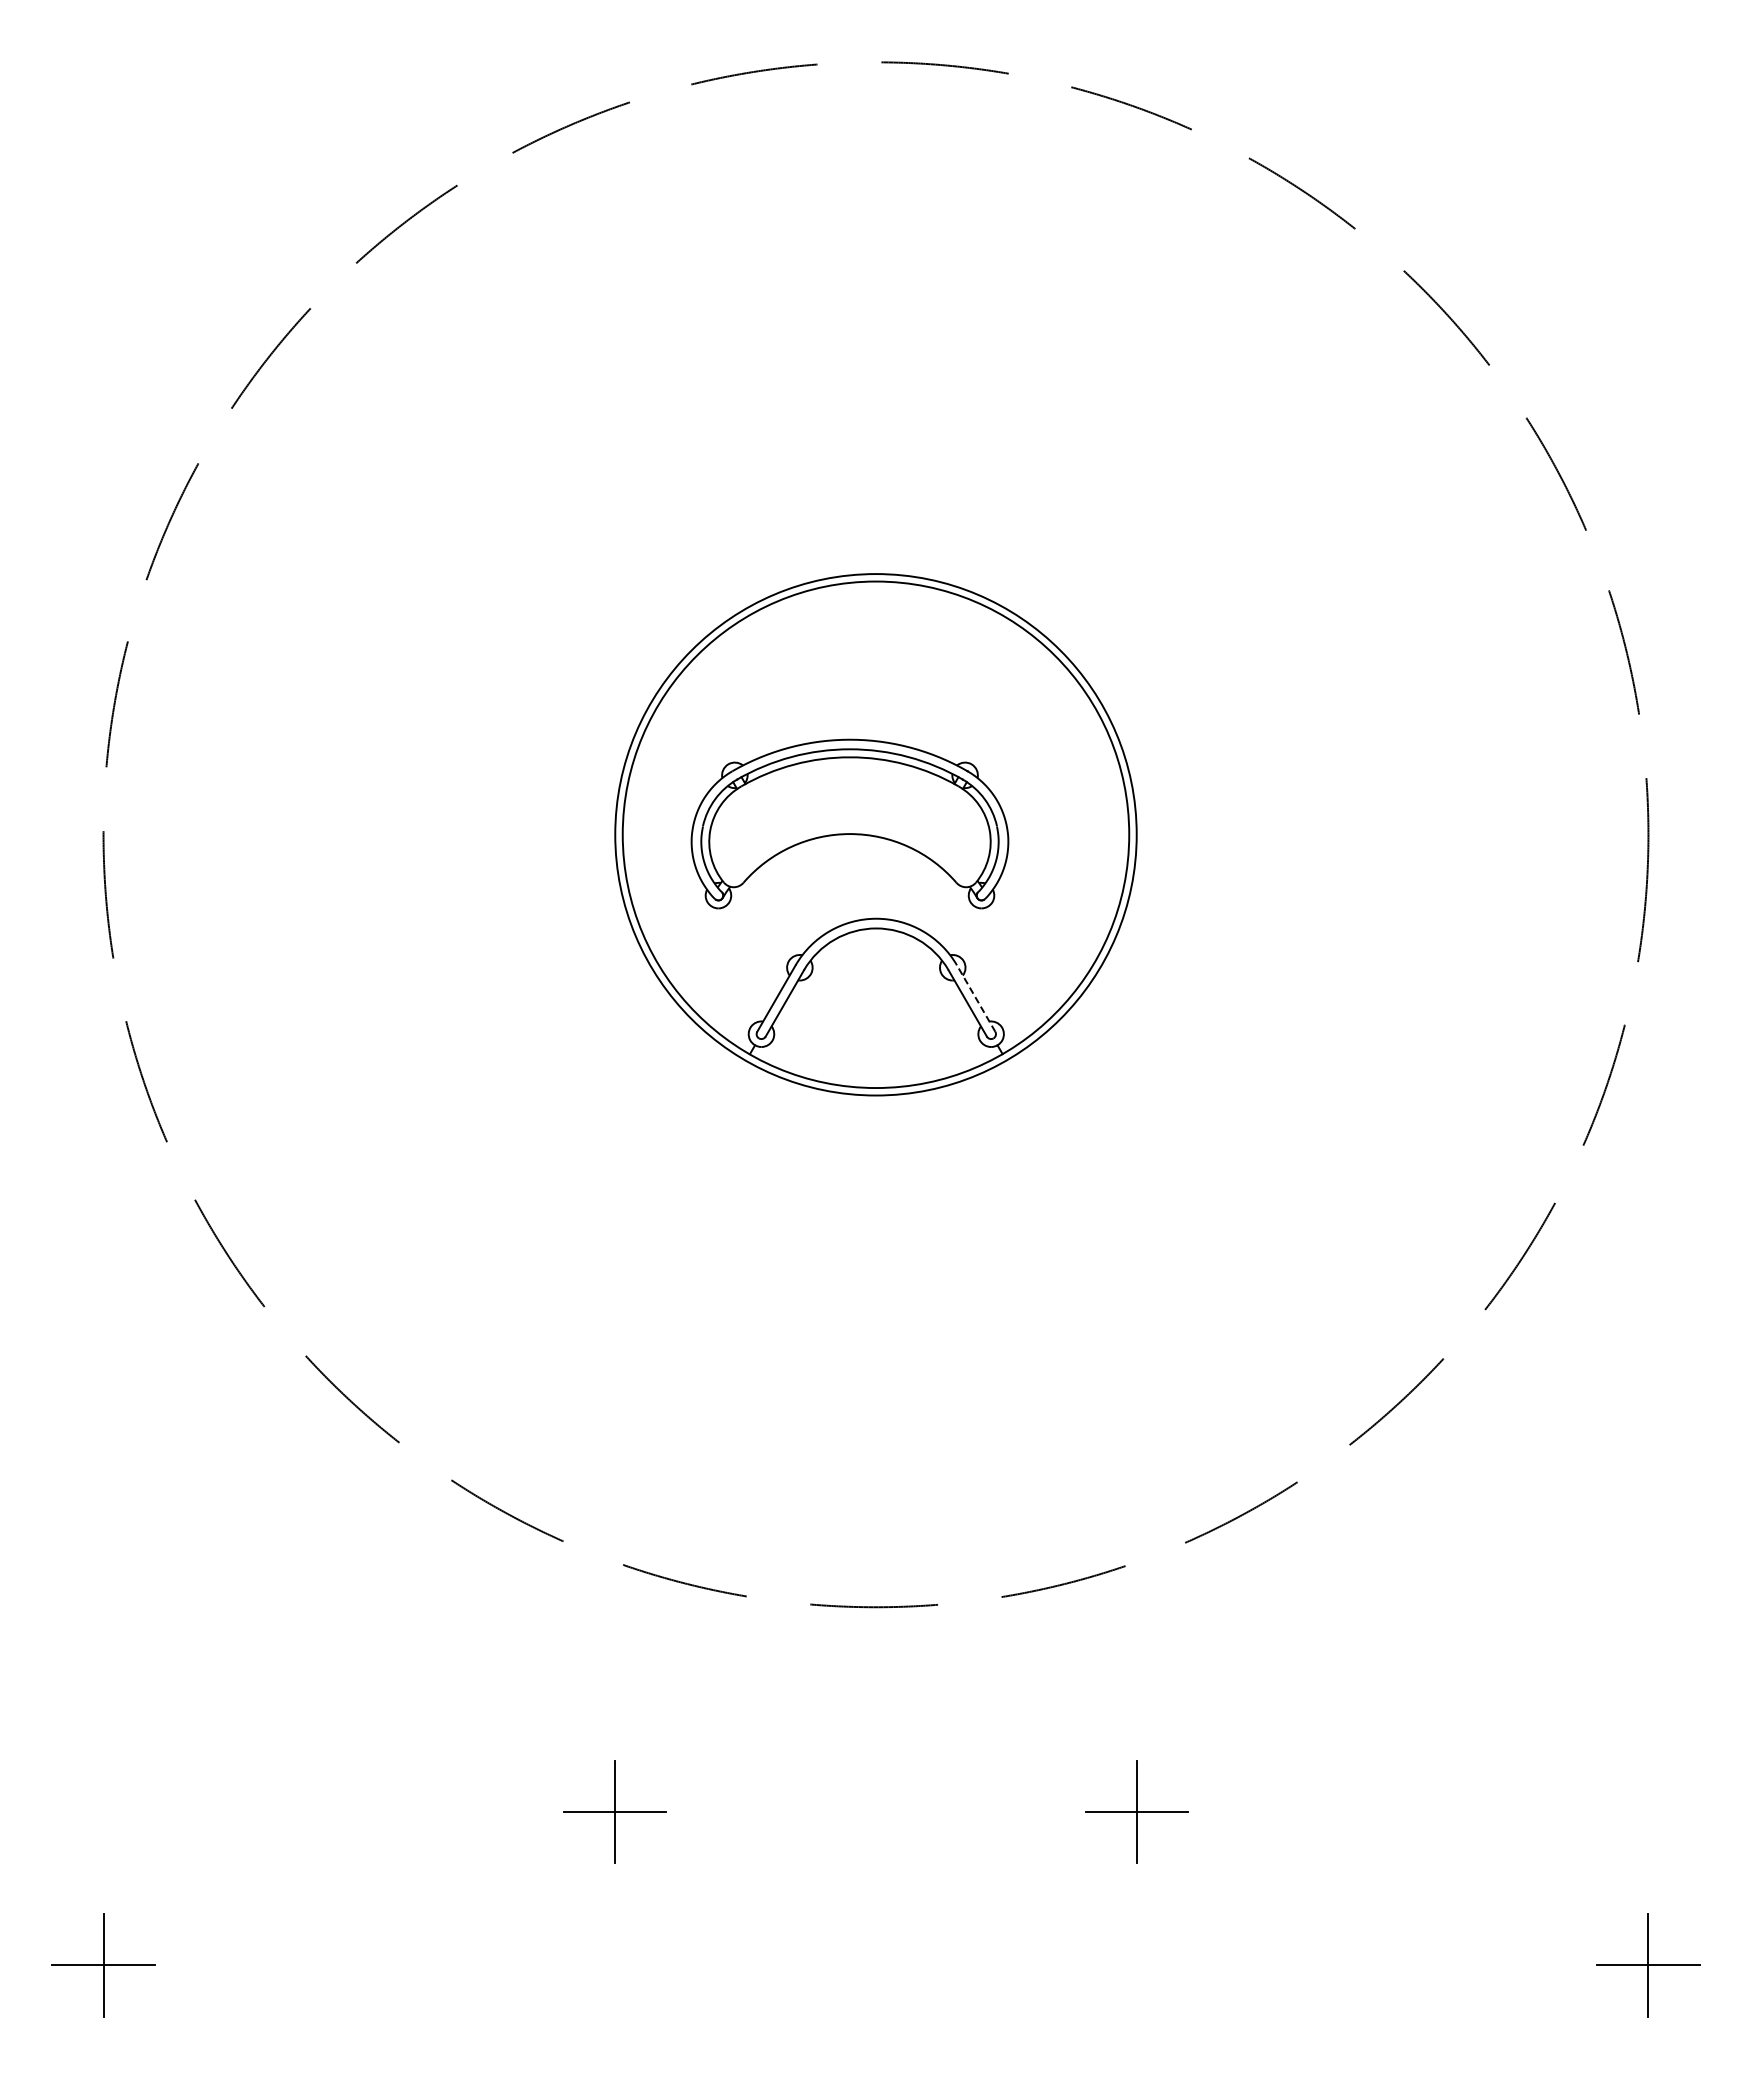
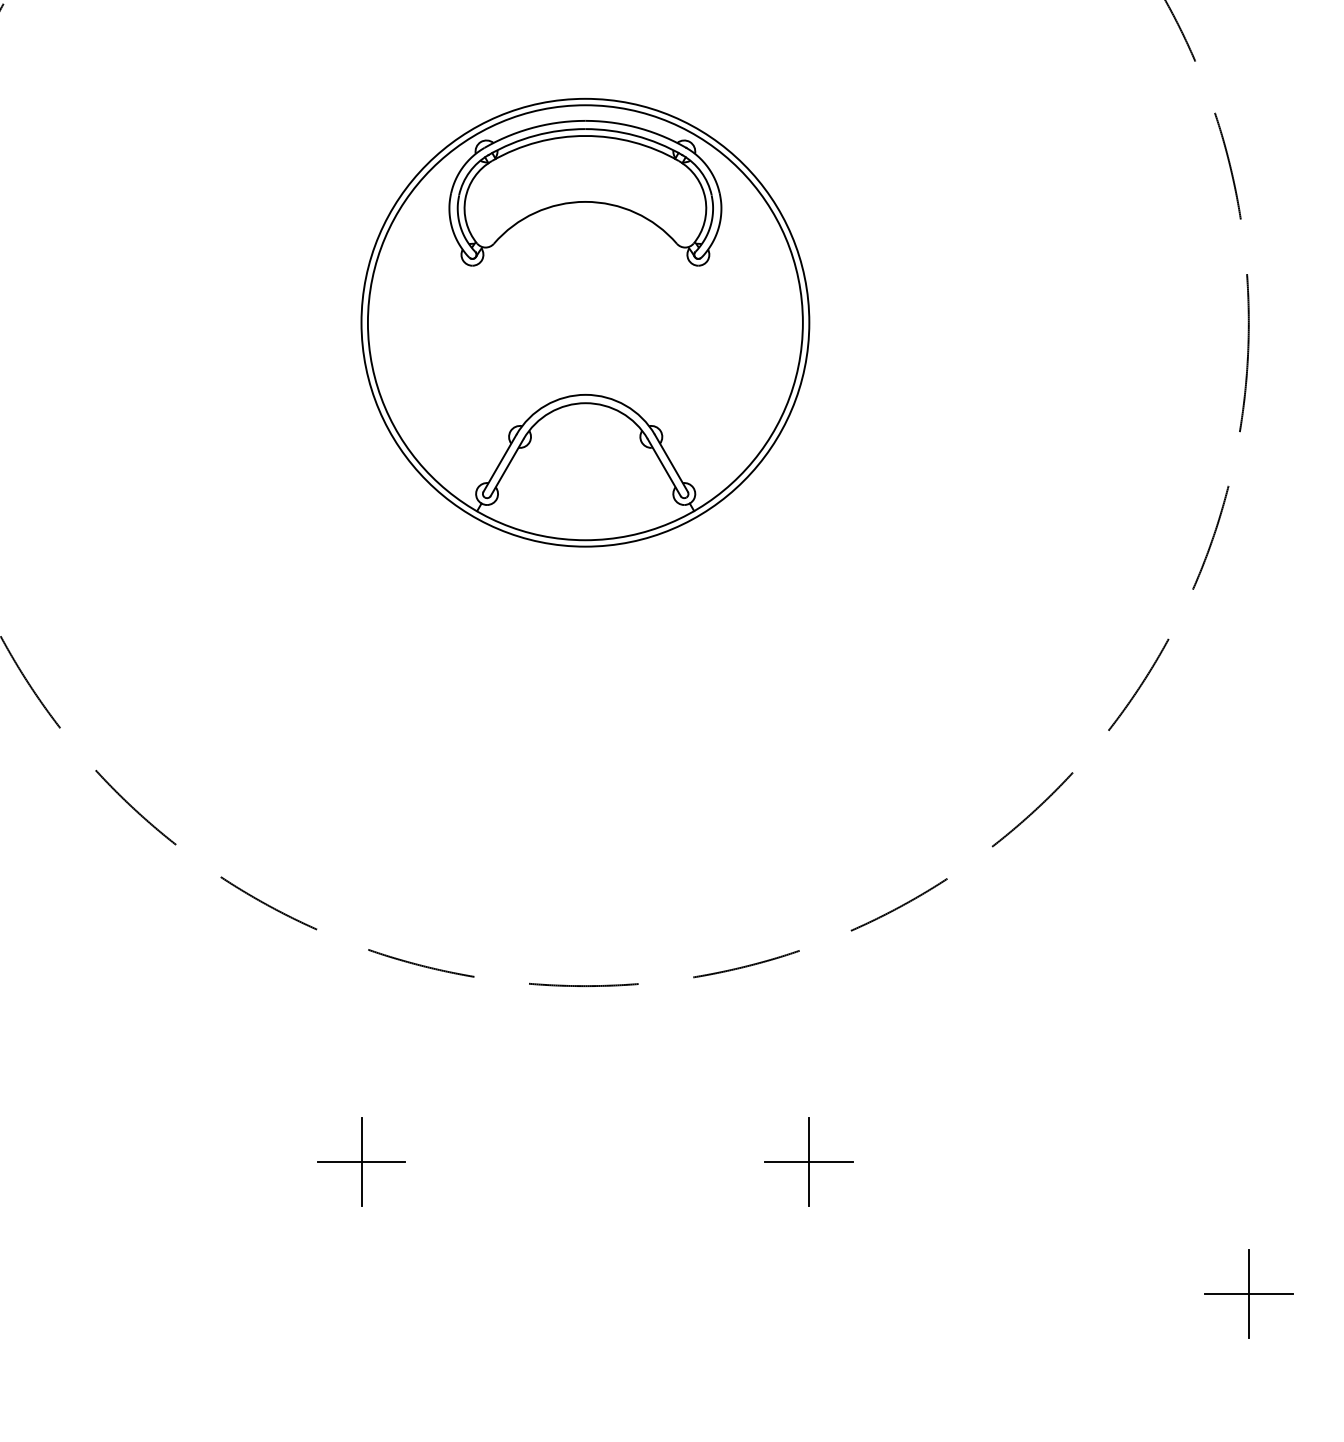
part: (849, 823) -> (585, 192), moved
line: (975, 998) -> (670, 463), dashed -> solid

